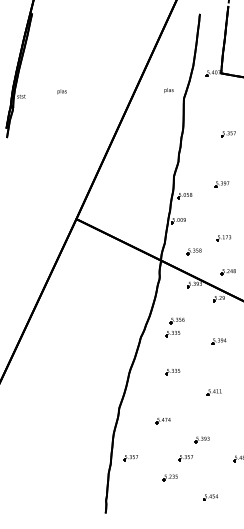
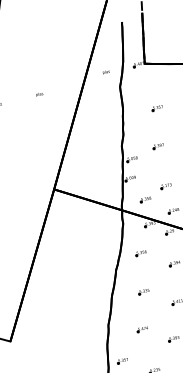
text: (168, 90) -> (105, 72), moved
text: (61, 91) -> (39, 94), moved
part: (172, 334) -> (139, 264), removed
part: (185, 458) -> (163, 354), removed

